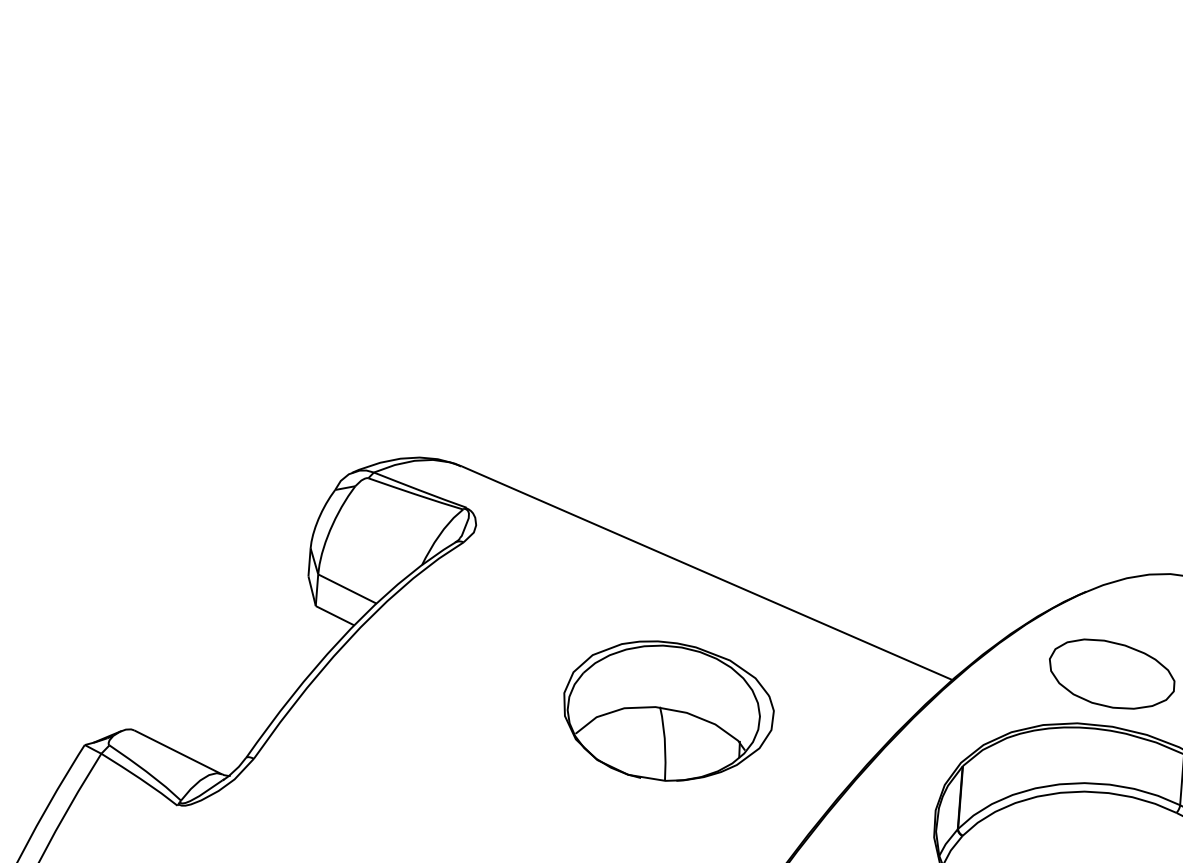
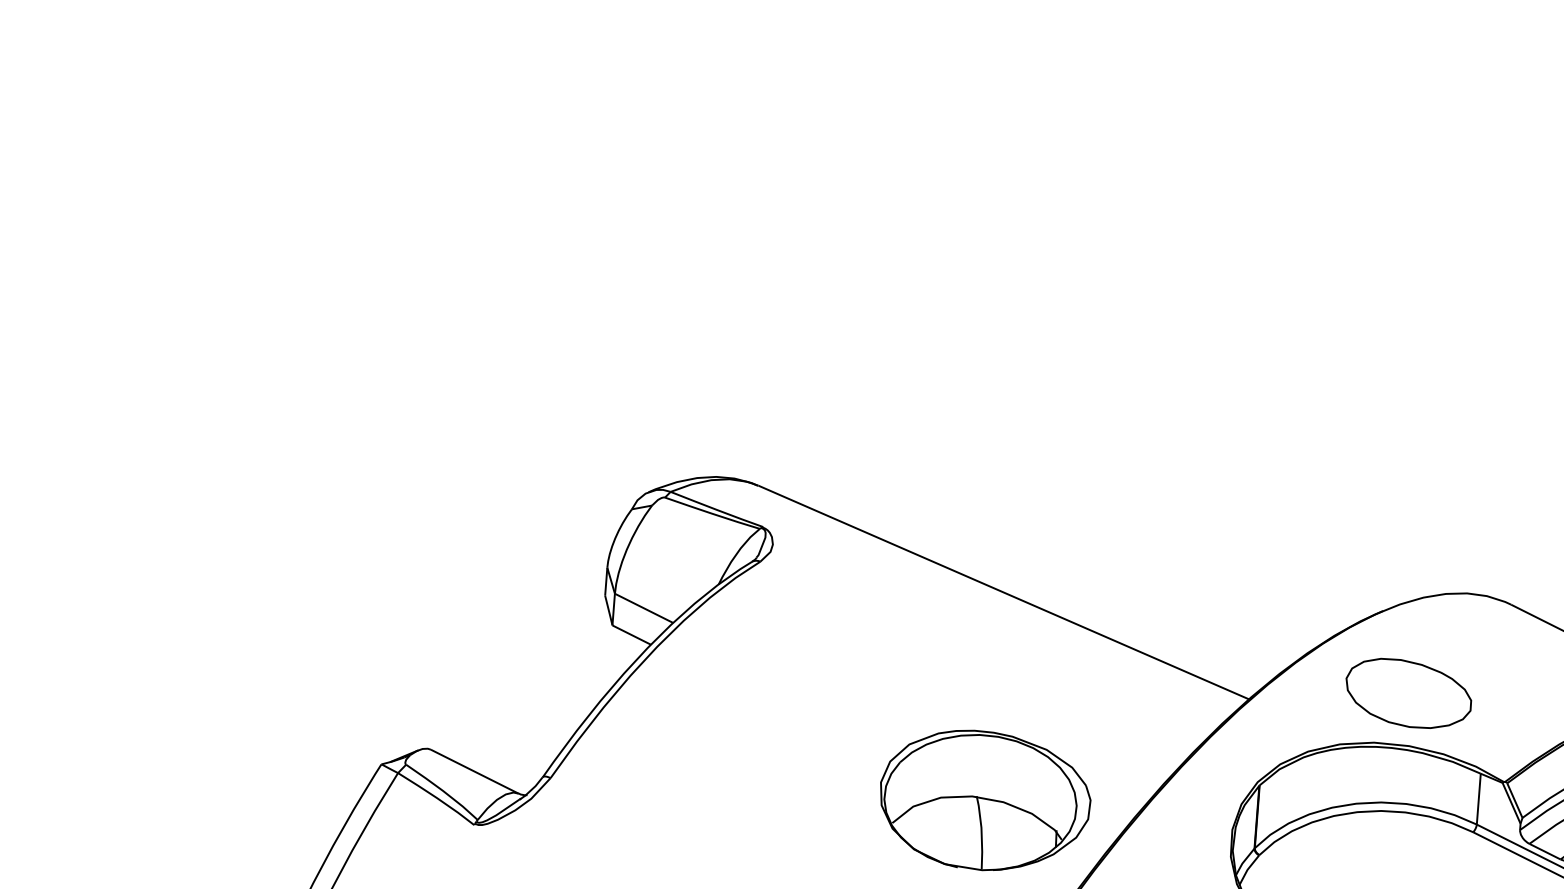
part: (668, 711) -> (985, 800), moved

